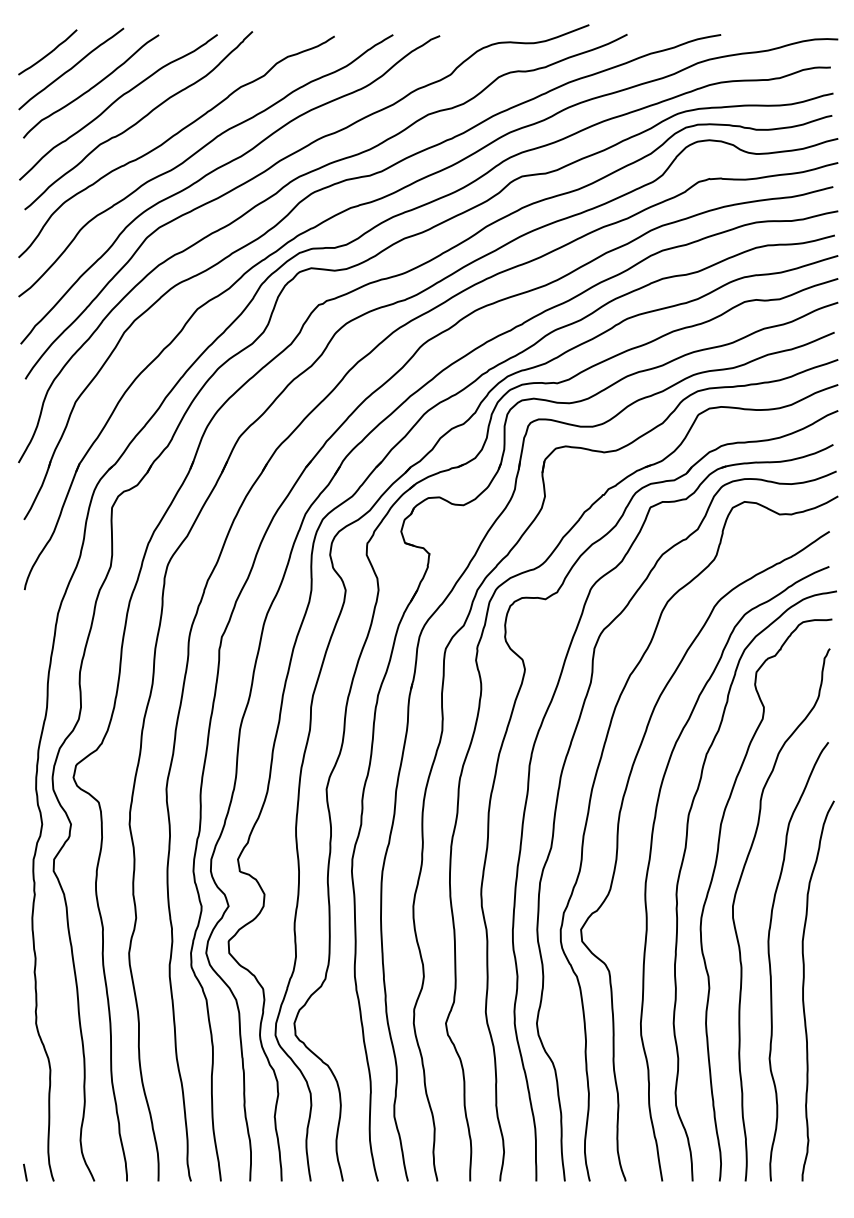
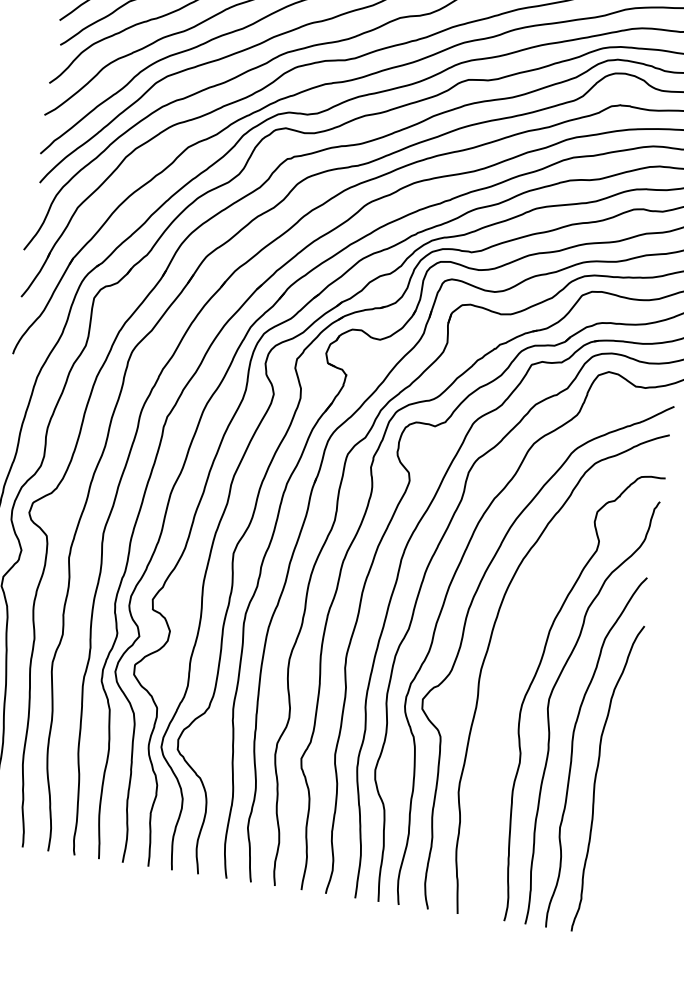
curve: (682, 866) -> (513, 660), removed

